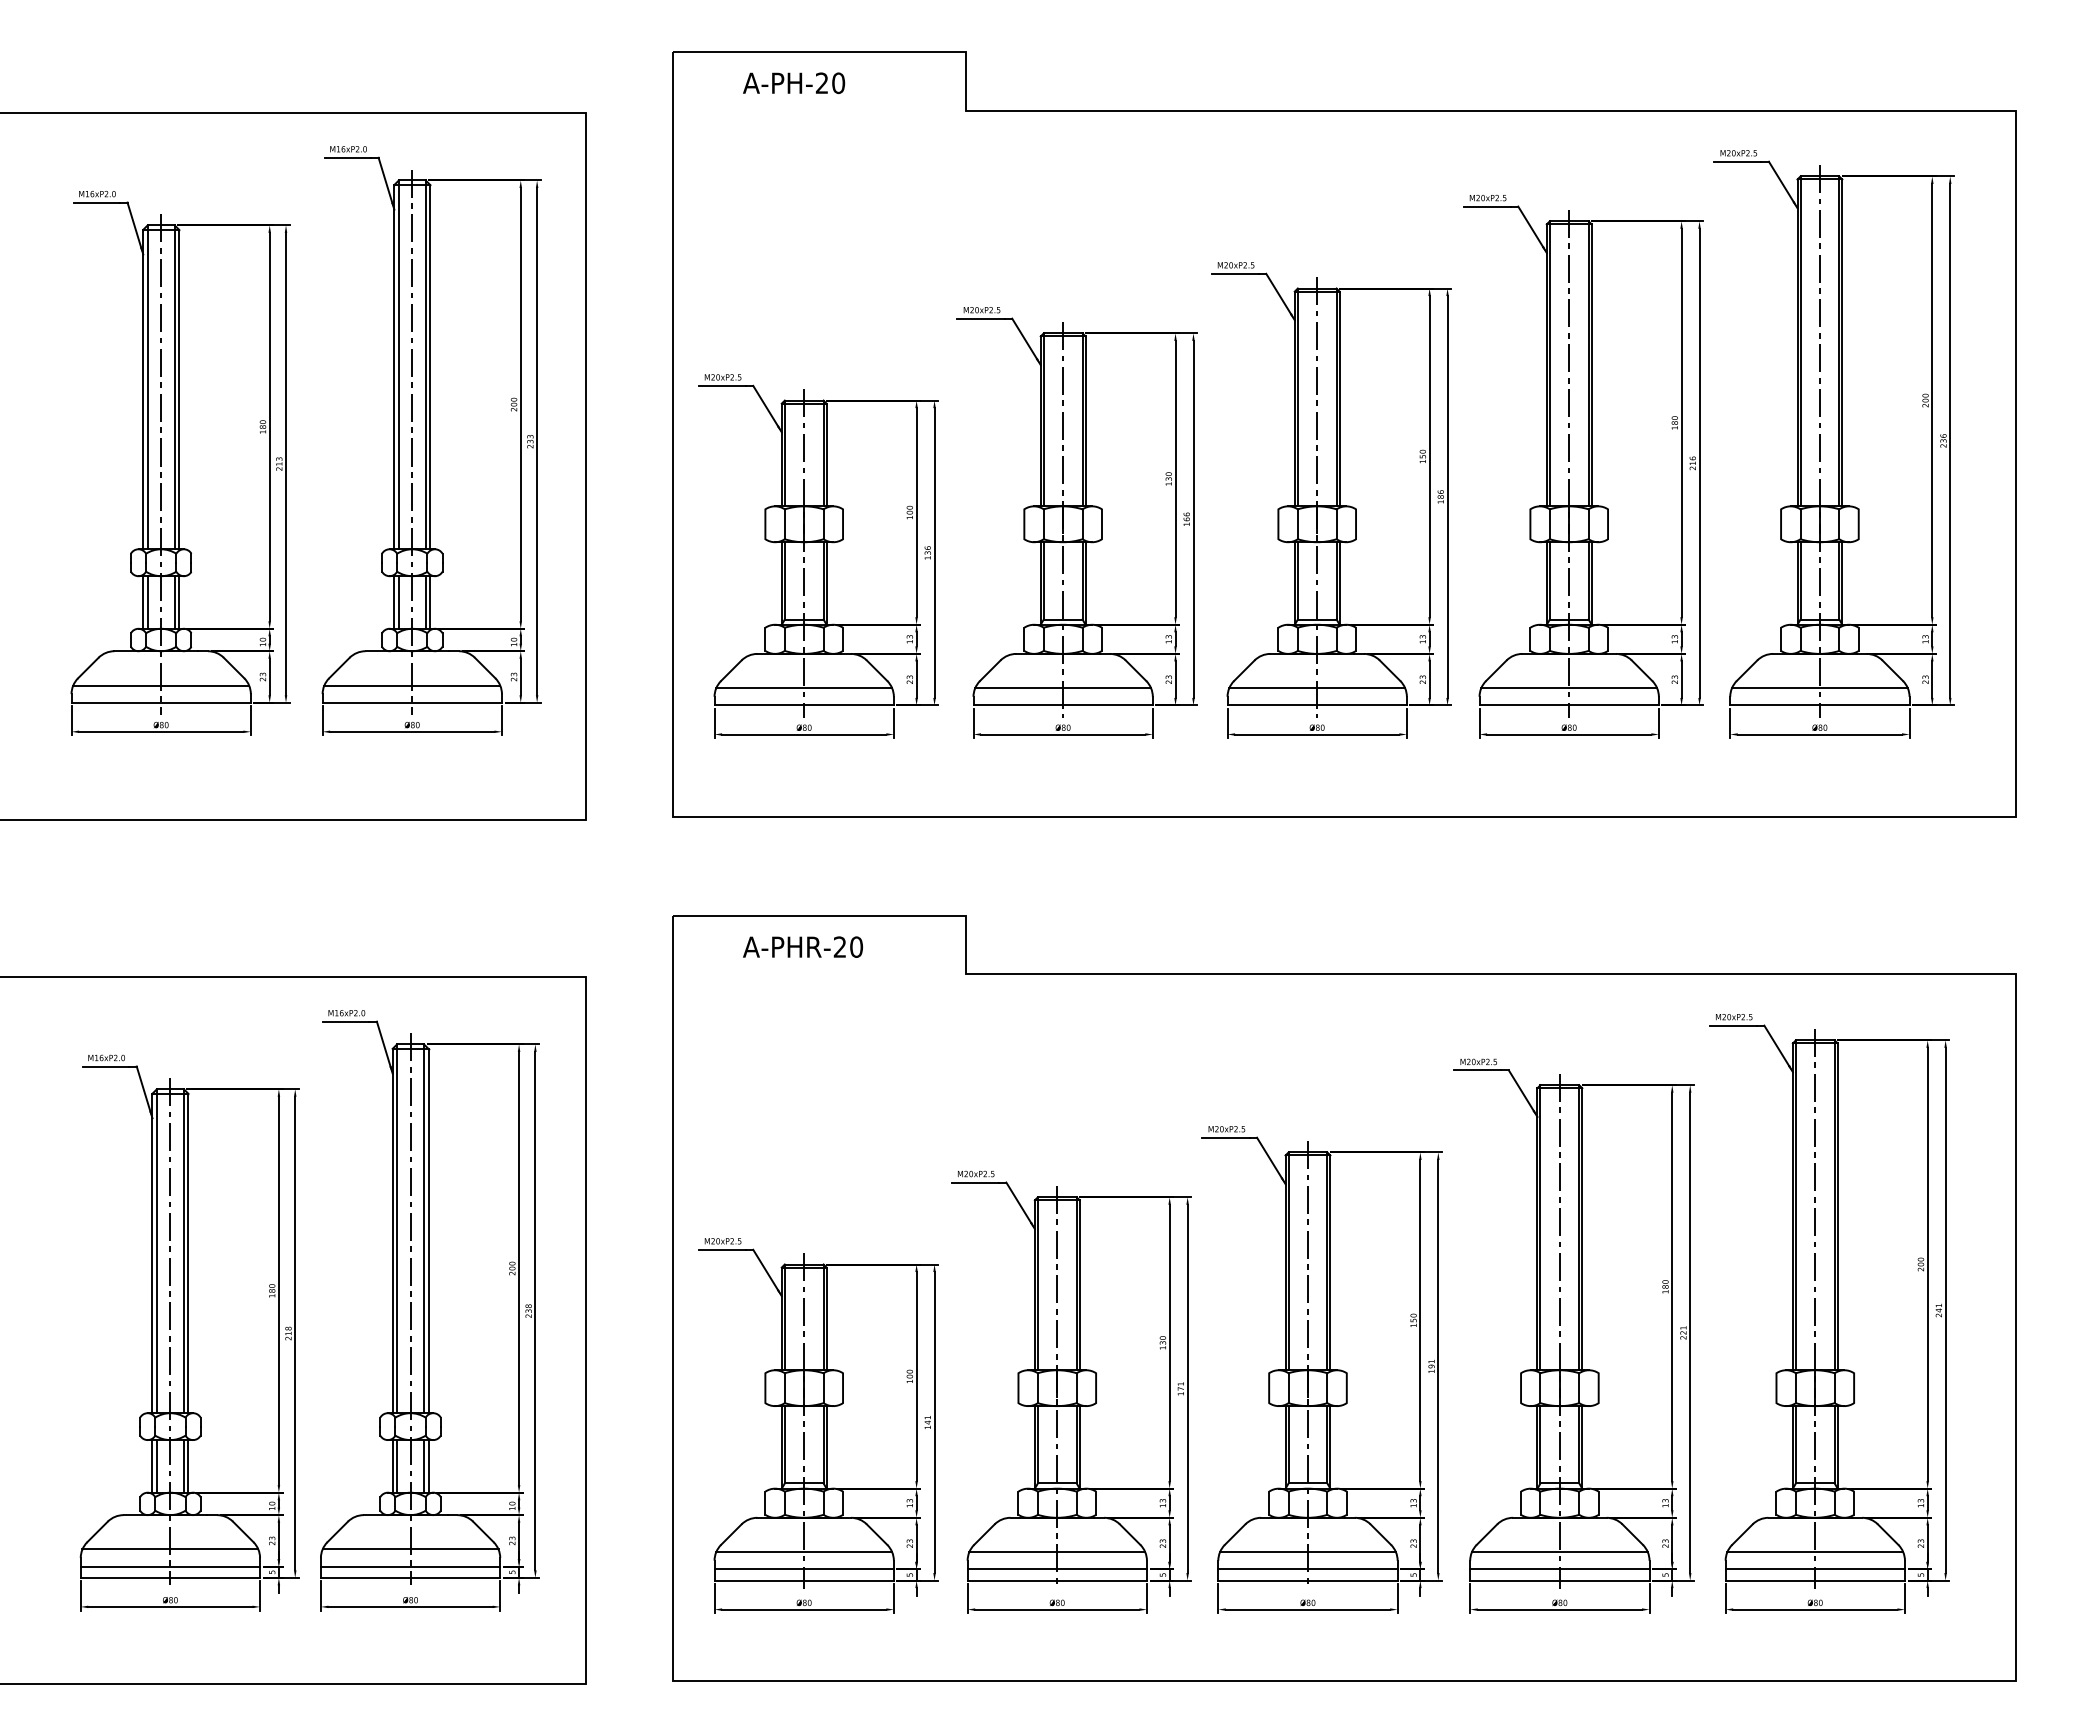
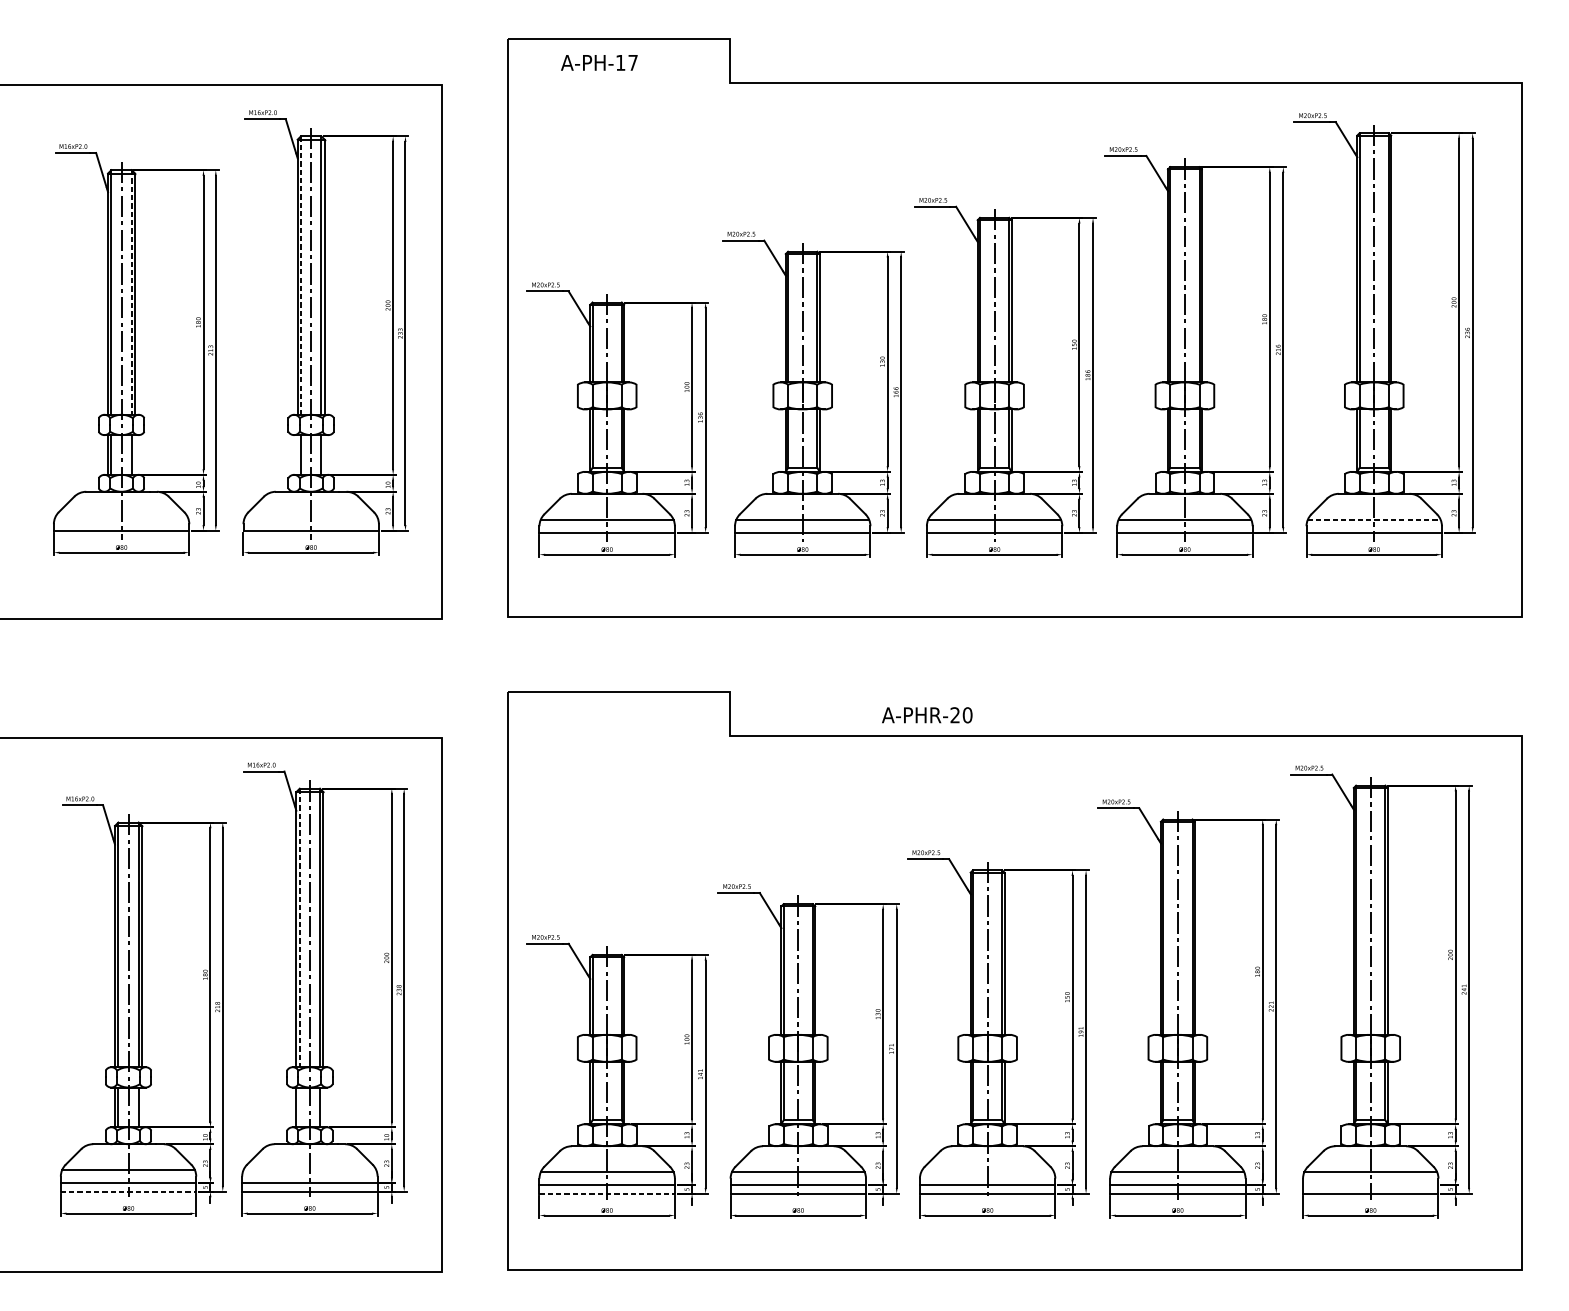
text: (830, 83) -> (627, 63), A-PH-20 -> A-PH-17
line: (398, 365) -> (300, 276), solid -> dashed
line: (174, 387) -> (131, 292), solid -> dashed
line: (179, 602) -> (135, 454), removed
line: (394, 602) -> (297, 454), removed
line: (430, 602) -> (324, 454), removed
line: (161, 685) -> (121, 517), removed
line: (412, 685) -> (311, 517), removed
line: (1819, 688) -> (1373, 519), solid -> dashed
text: (802, 946) -> (926, 714), moved
line: (397, 1229) -> (300, 928), solid -> dashed
line: (188, 1466) -> (142, 1107), removed
line: (397, 1466) -> (300, 1107), removed
line: (428, 1466) -> (323, 1107), removed
line: (410, 1549) -> (309, 1170), removed
line: (1307, 1552) -> (987, 1172), removed
line: (1814, 1569) -> (1370, 1185), removed
line: (170, 1577) -> (128, 1191), solid -> dashed
line: (804, 1580) -> (607, 1193), solid -> dashed

